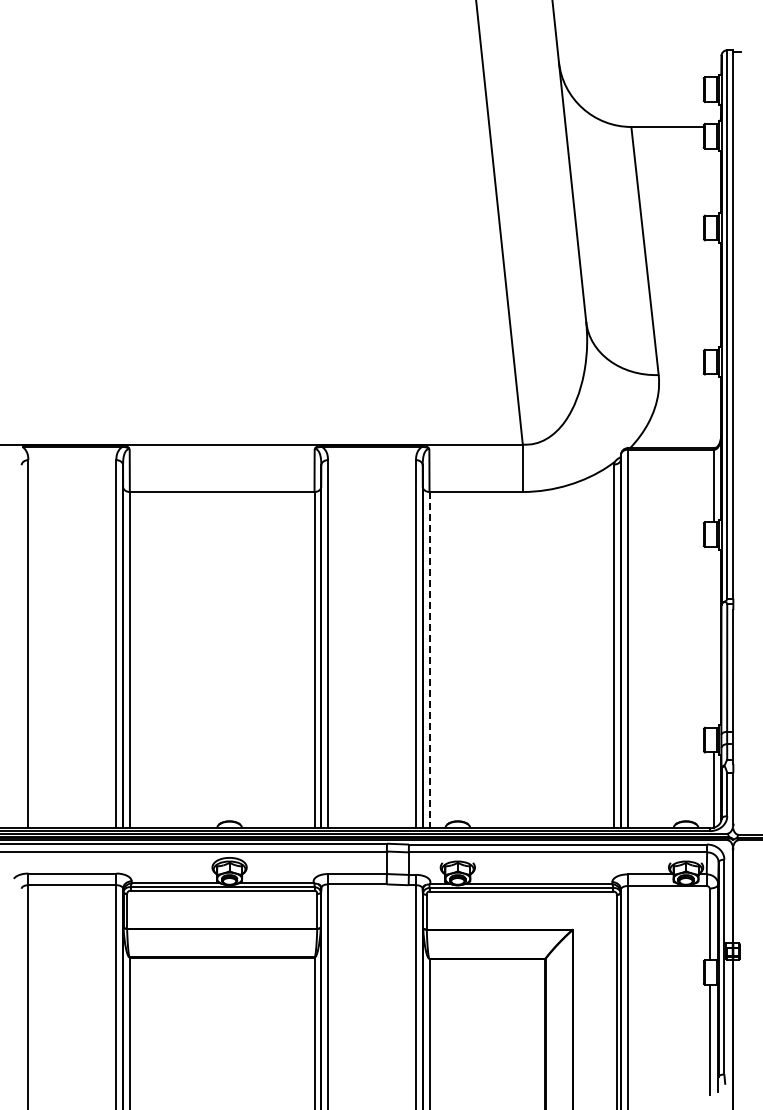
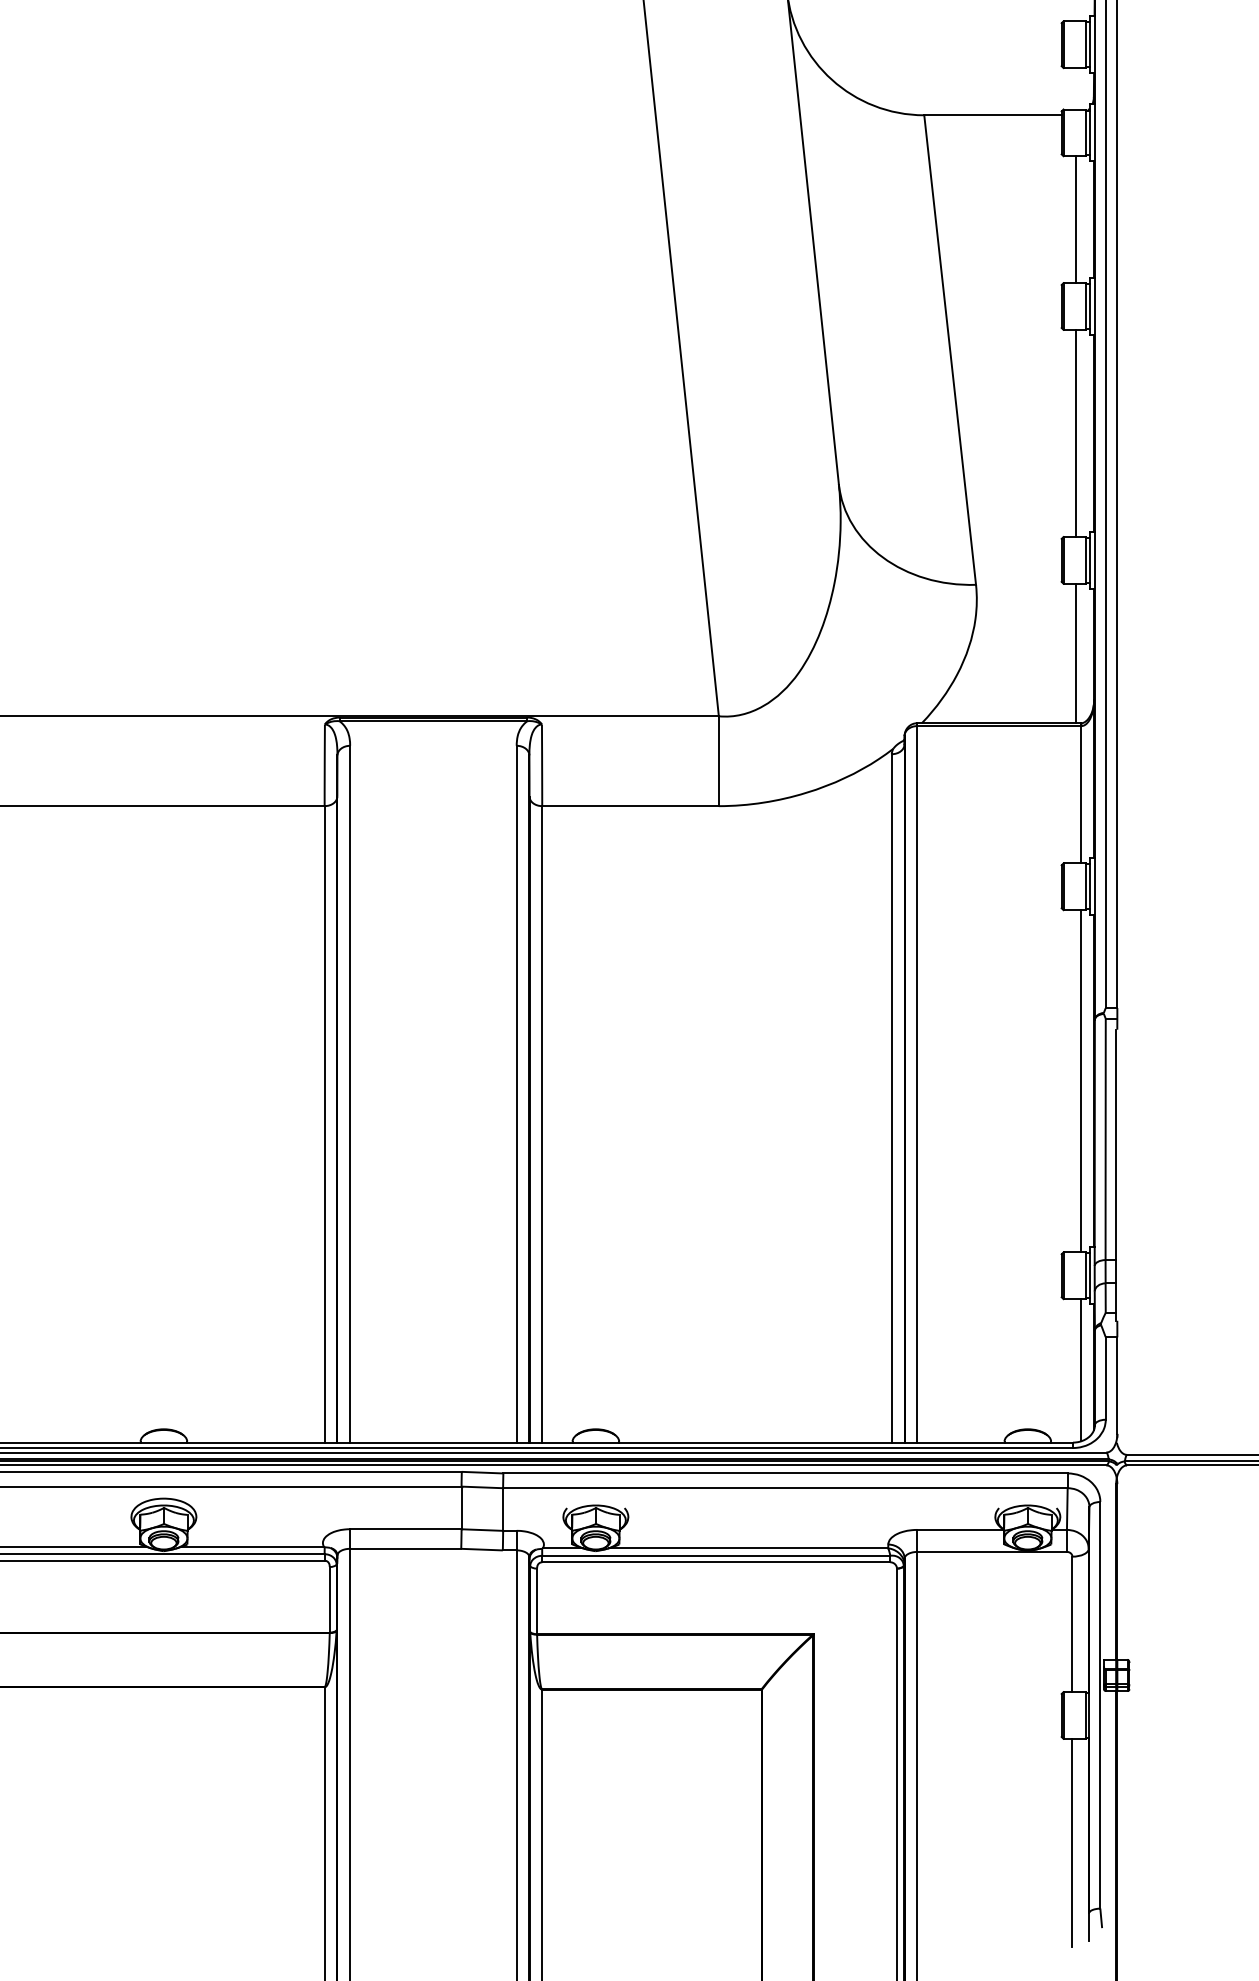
line: (711, 181) -> (1075, 218), added
line: (711, 294) -> (1075, 432), added
line: (711, 411) -> (1075, 653), added
line: (714, 636) -> (1081, 1079), added
line: (429, 660) -> (542, 1125), dashed -> solid

